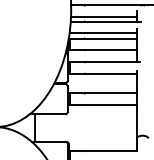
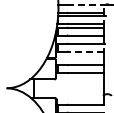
line: (112, 4) -> (86, 4), solid -> dashed
line: (110, 73) -> (85, 51), solid -> dashed

